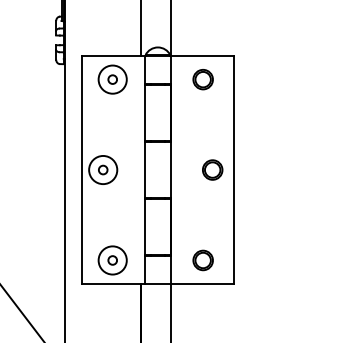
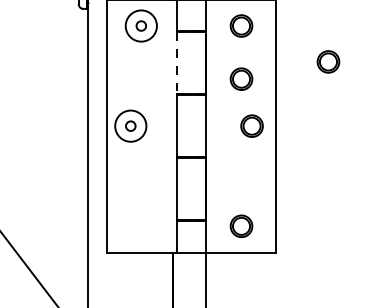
part: (281, 111) -> (328, 61), added
line: (144, 113) -> (176, 63), solid -> dashed
part: (202, 127) -> (240, 79), added
part: (112, 260) -> (141, 226), removed

